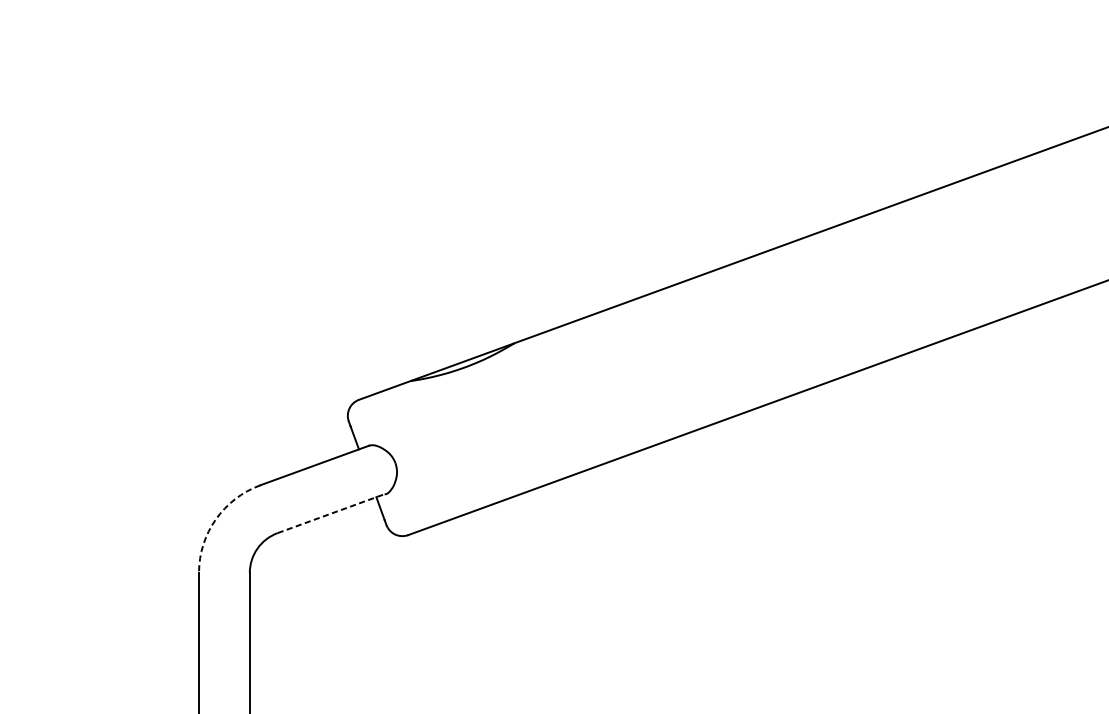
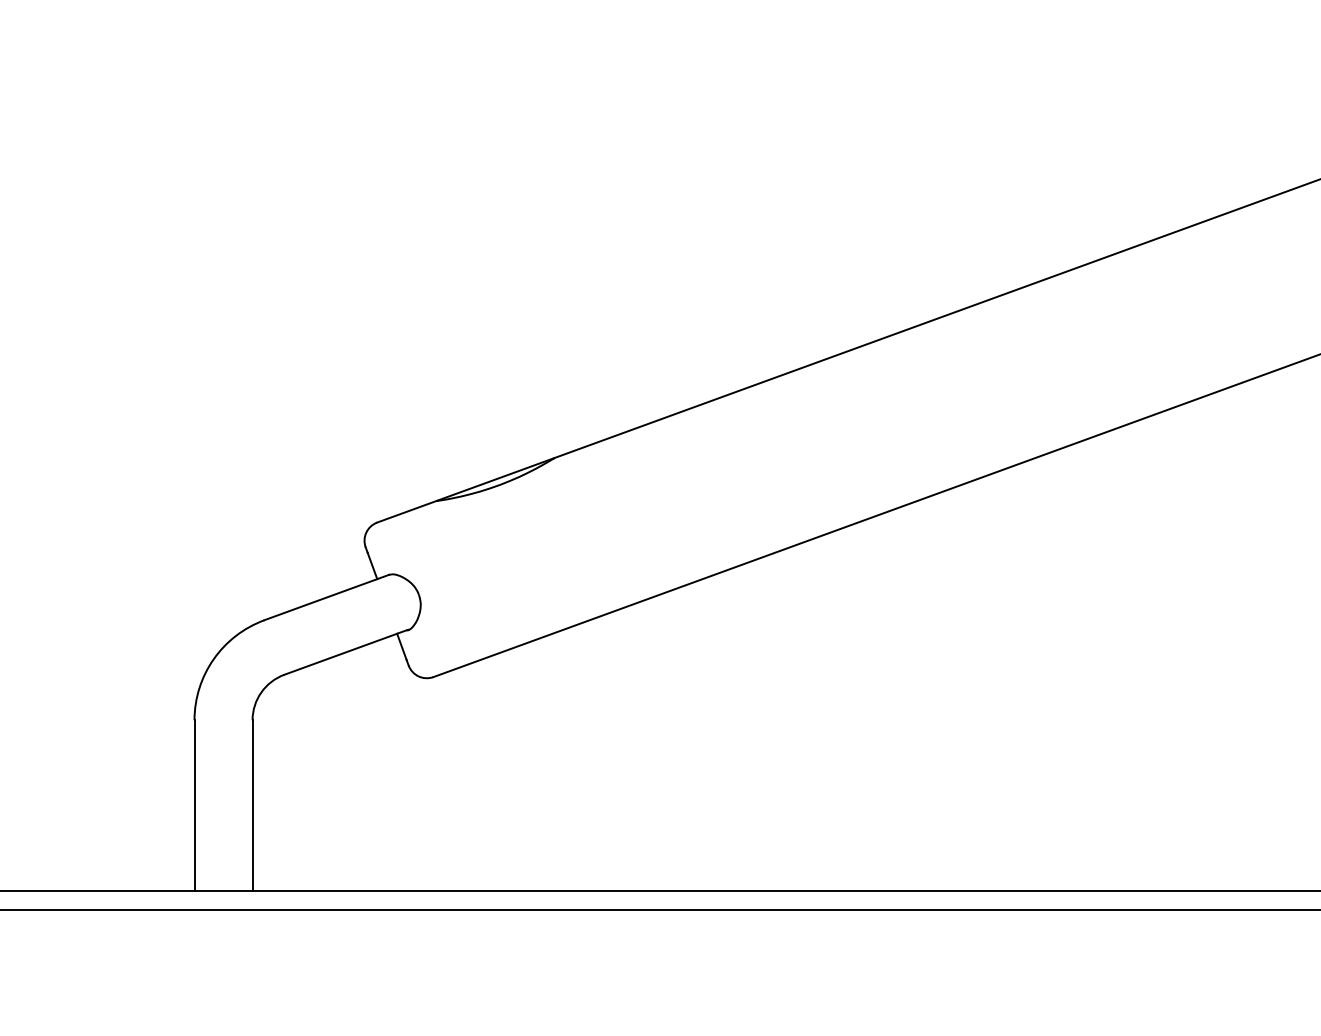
line: (332, 513) -> (346, 652), dashed -> solid
arc: (215, 519) -> (213, 659), dashed -> solid

